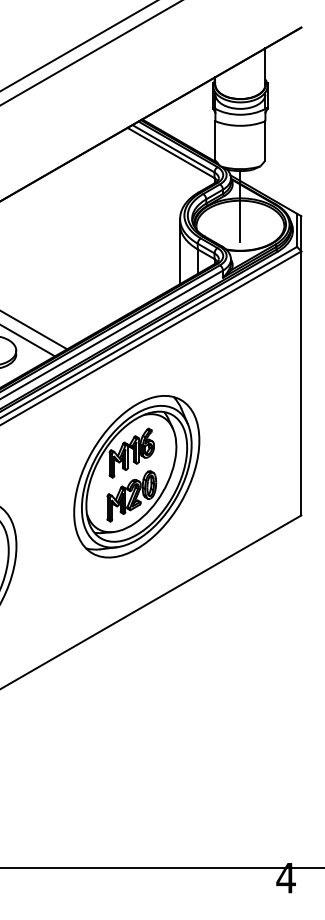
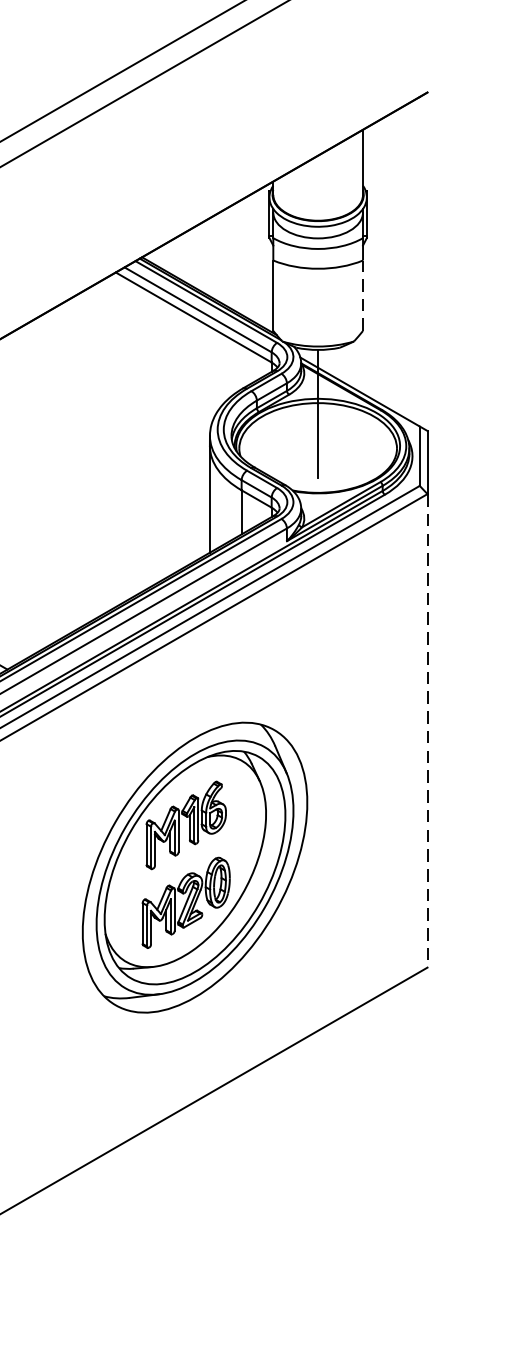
line: (265, 140) -> (363, 295), solid -> dashed
line: (301, 383) -> (427, 730), solid -> dashed
part: (136, 476) -> (194, 867), moved

